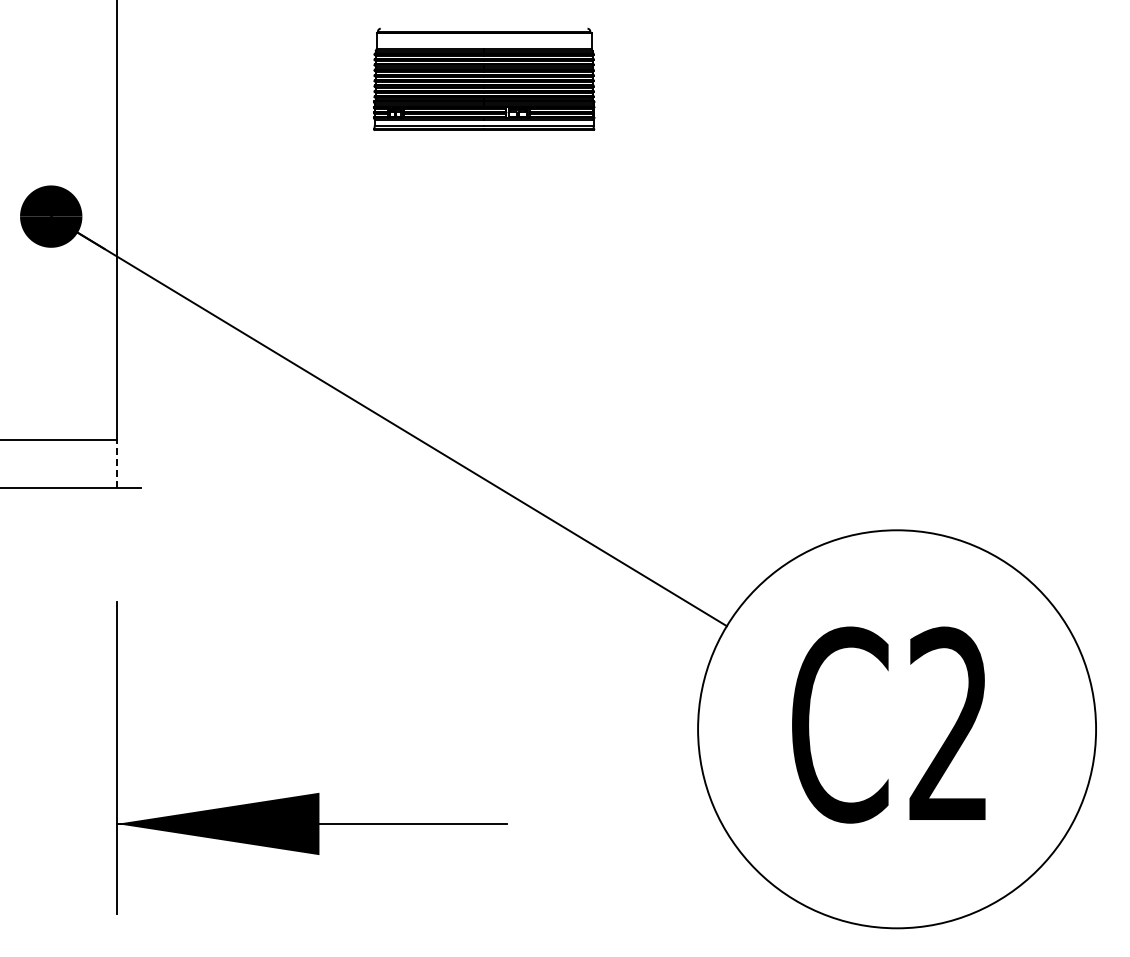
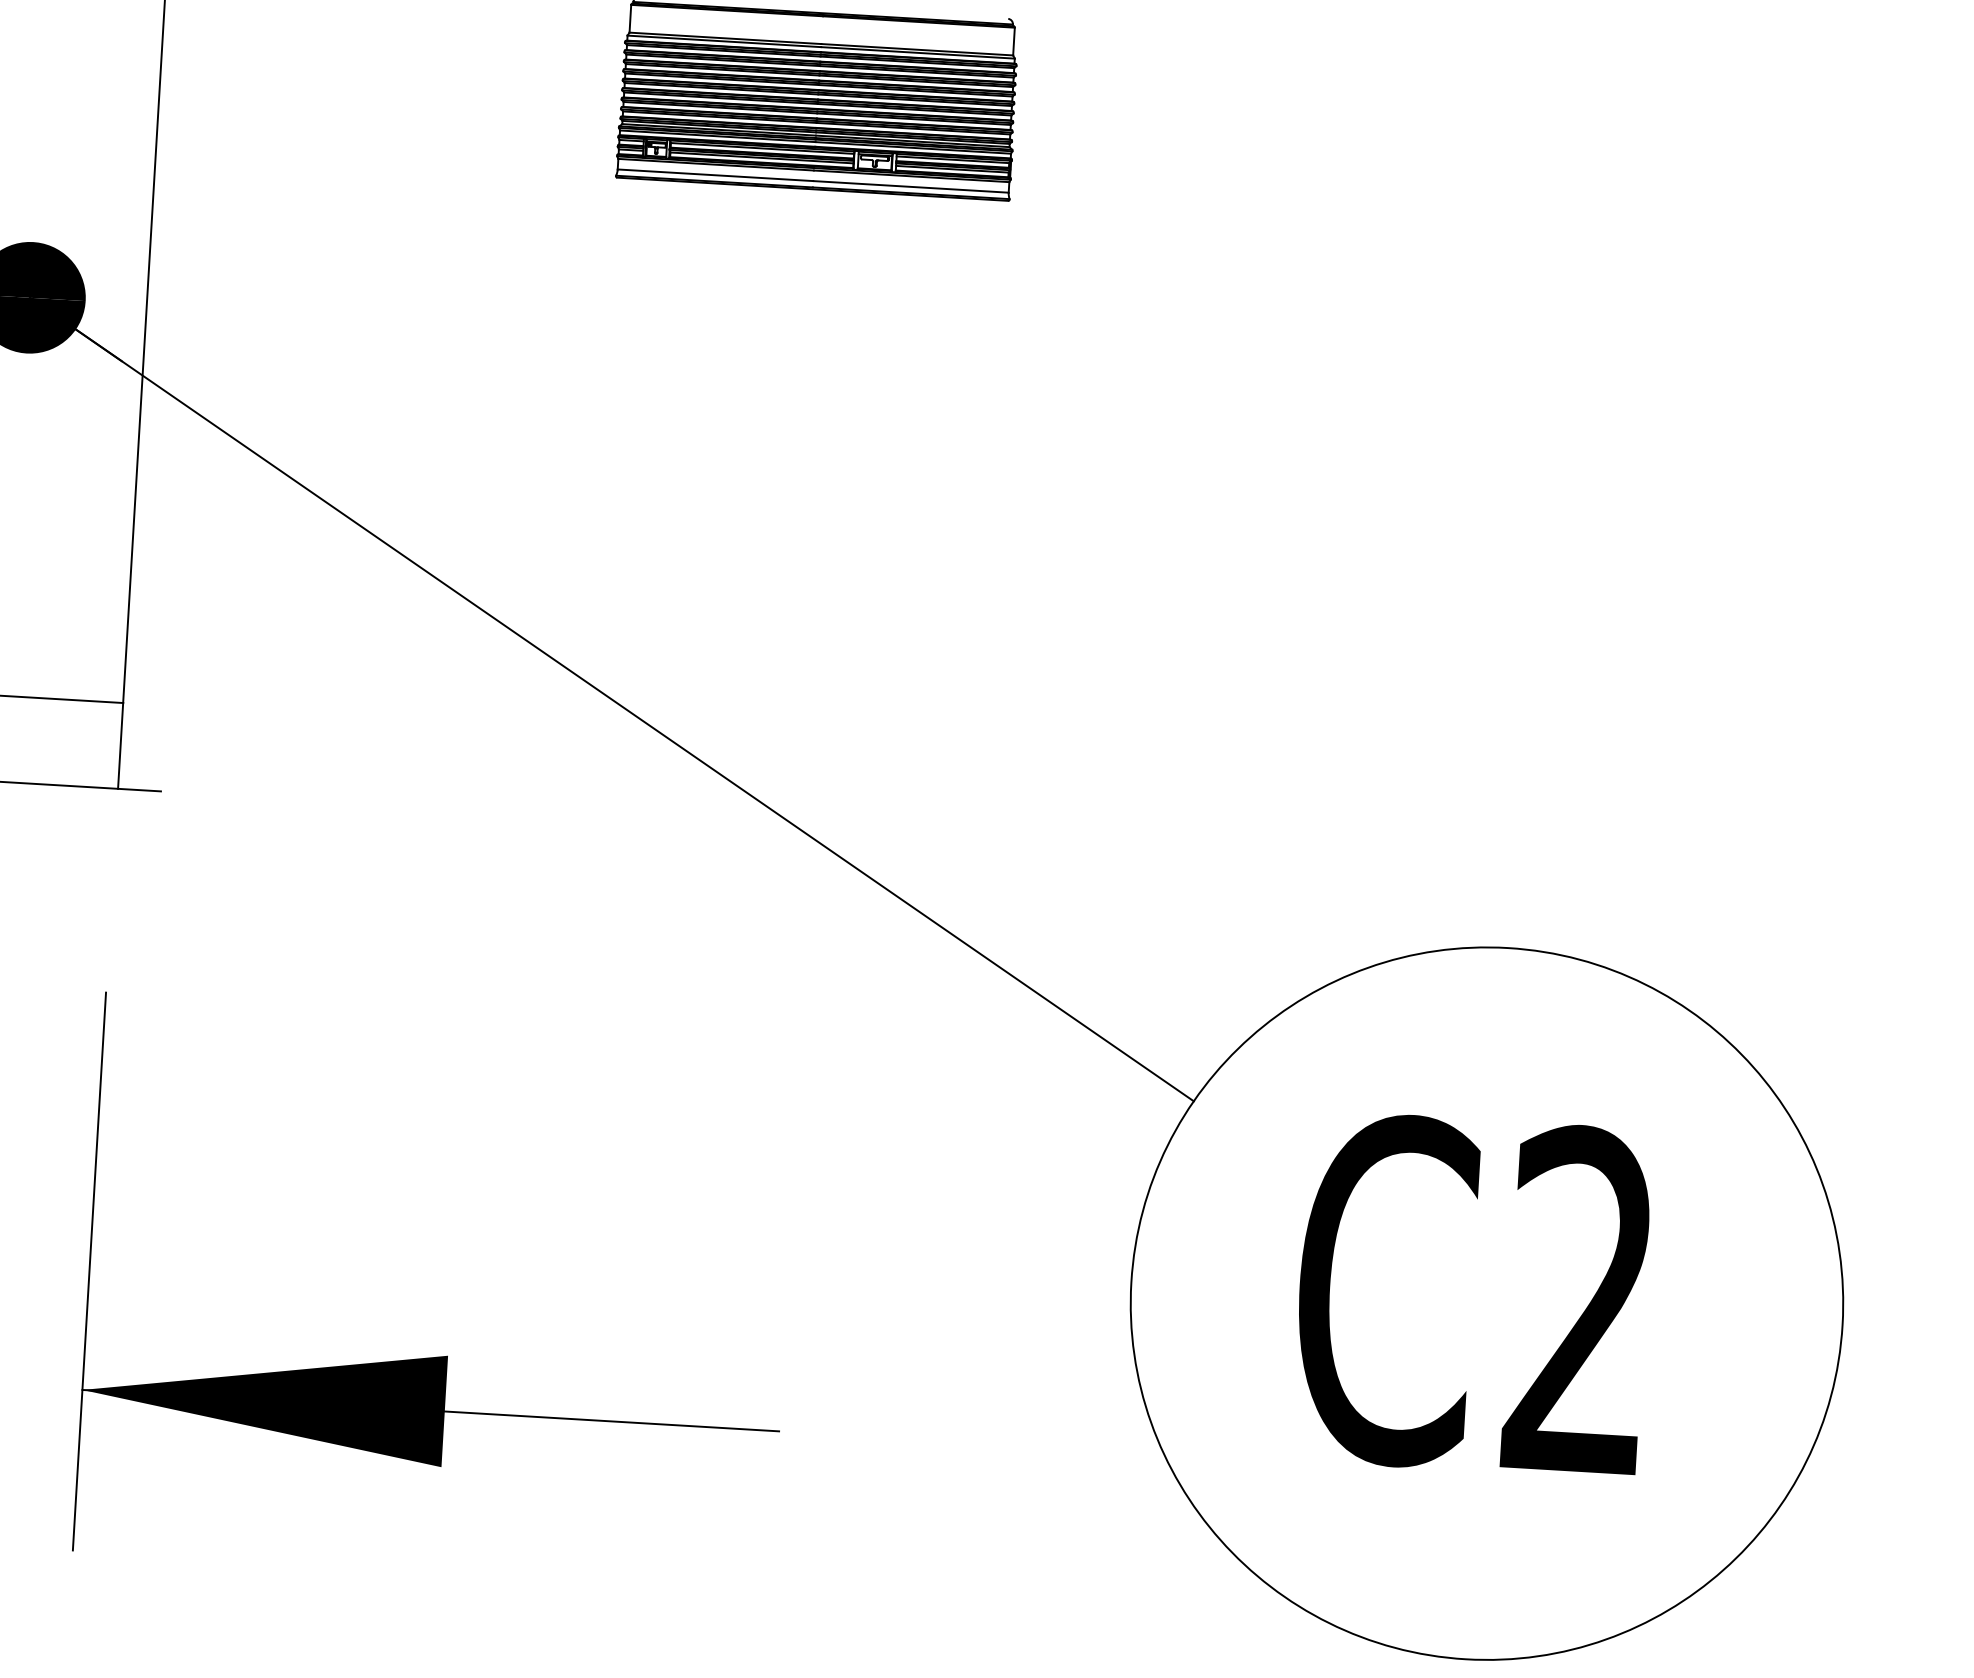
line: (116, 463) -> (120, 745), dashed -> solid

